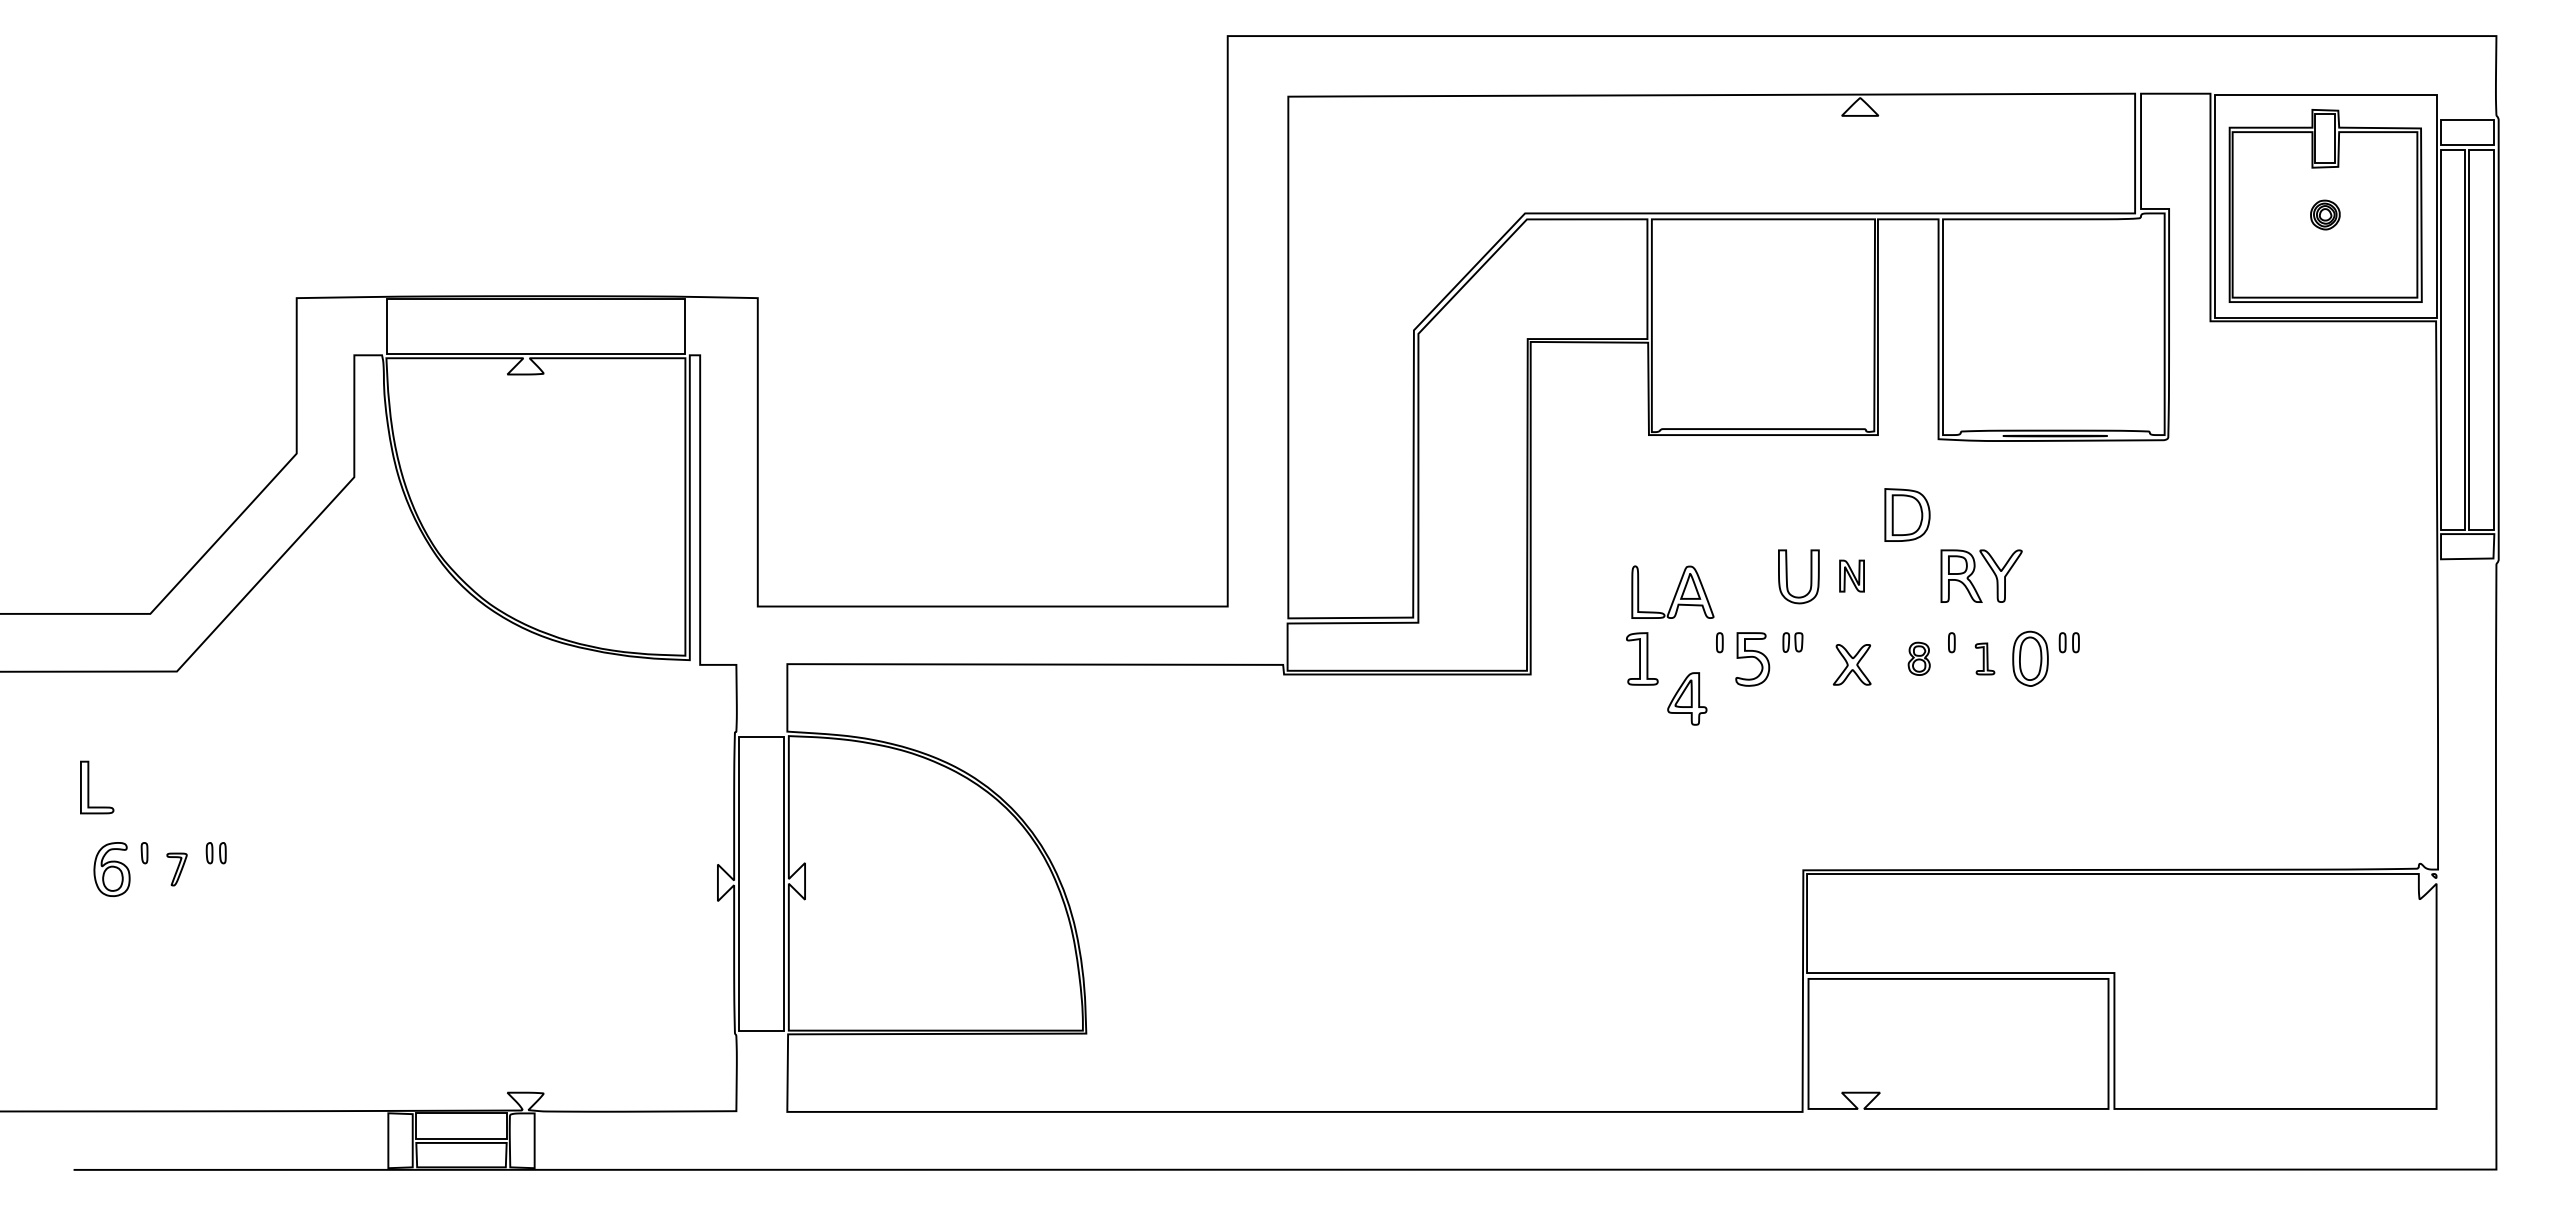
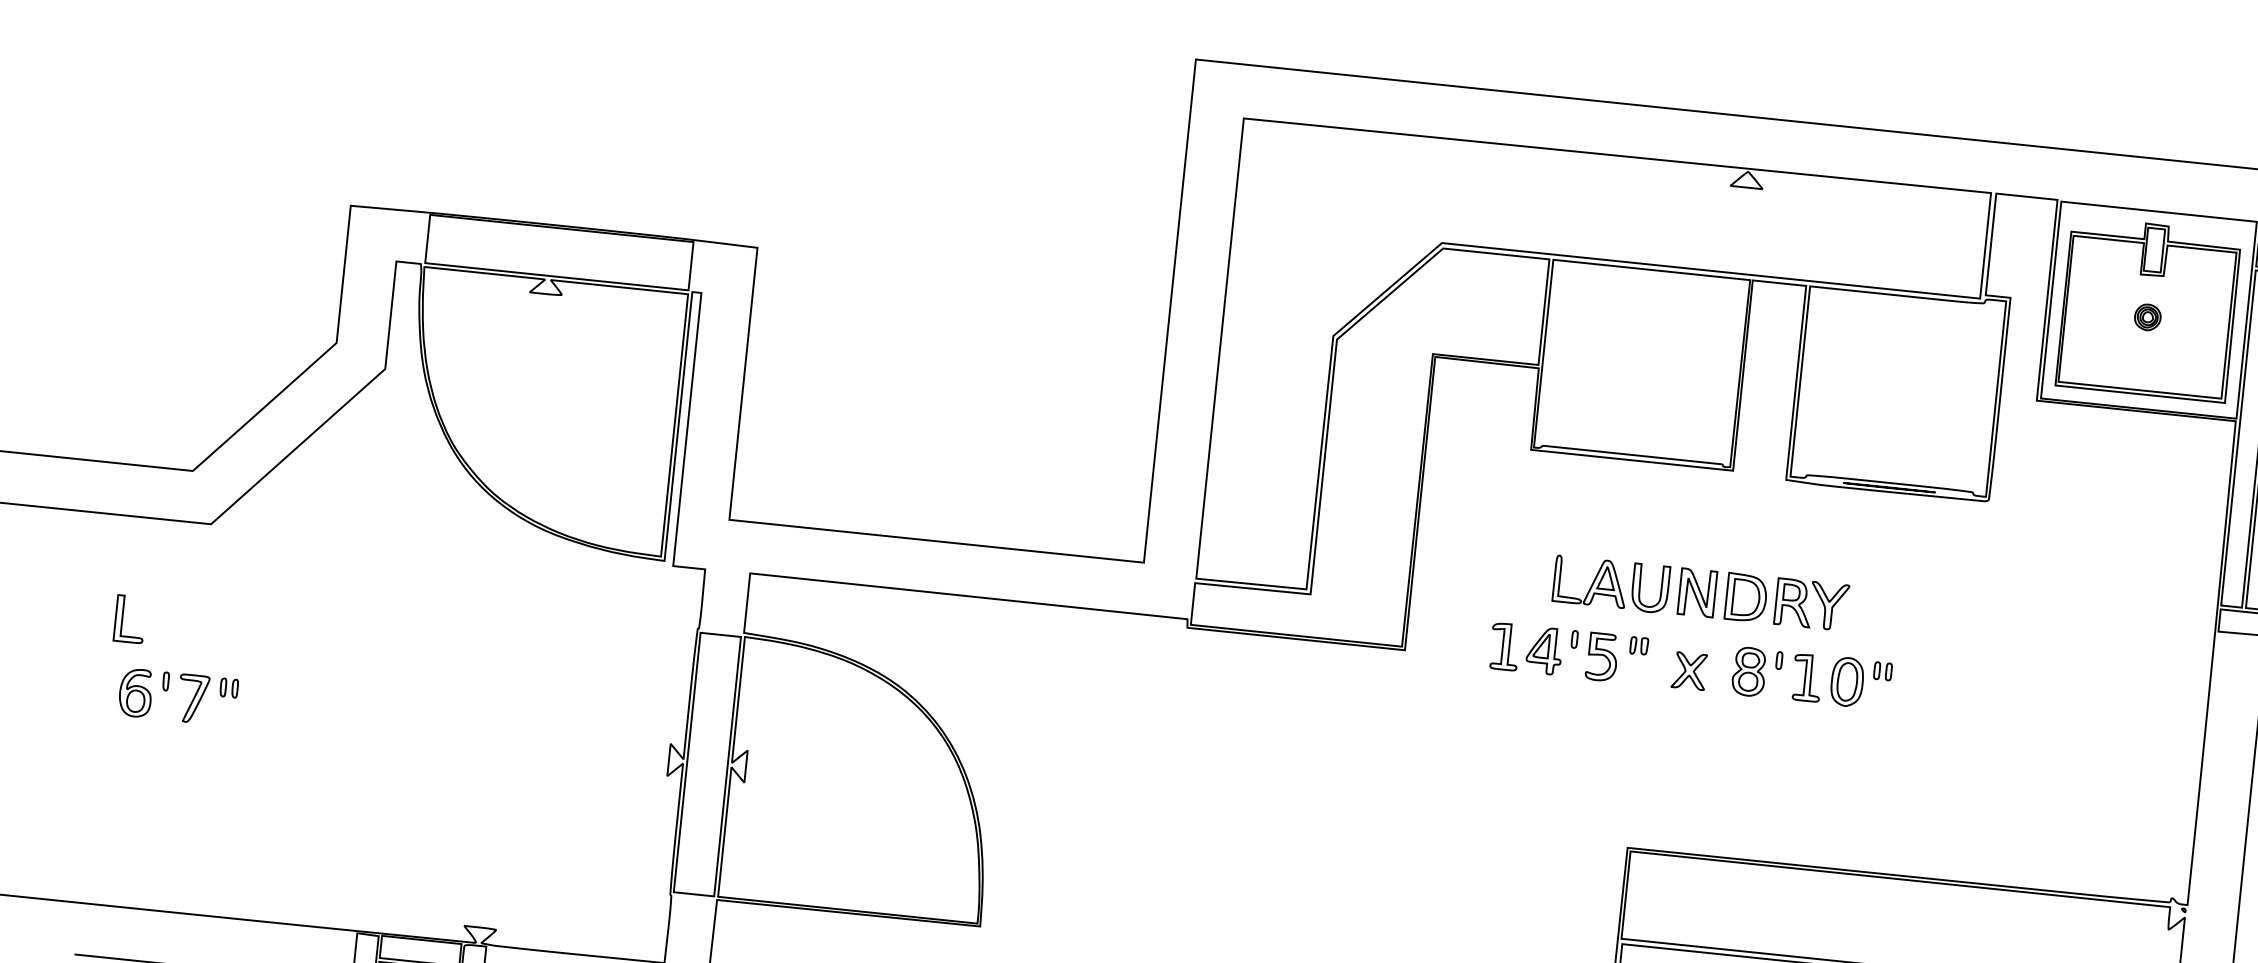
part: (1907, 514) -> (1746, 597), moved
part: (1851, 575) -> (1696, 592), size x1.67
part: (1672, 591) -> (1590, 581), moved
part: (1918, 658) -> (1748, 671), size x1.67
part: (1984, 658) -> (1806, 677), size x1.67
part: (1687, 698) -> (1544, 650), moved
part: (176, 869) -> (192, 698), size x1.67

